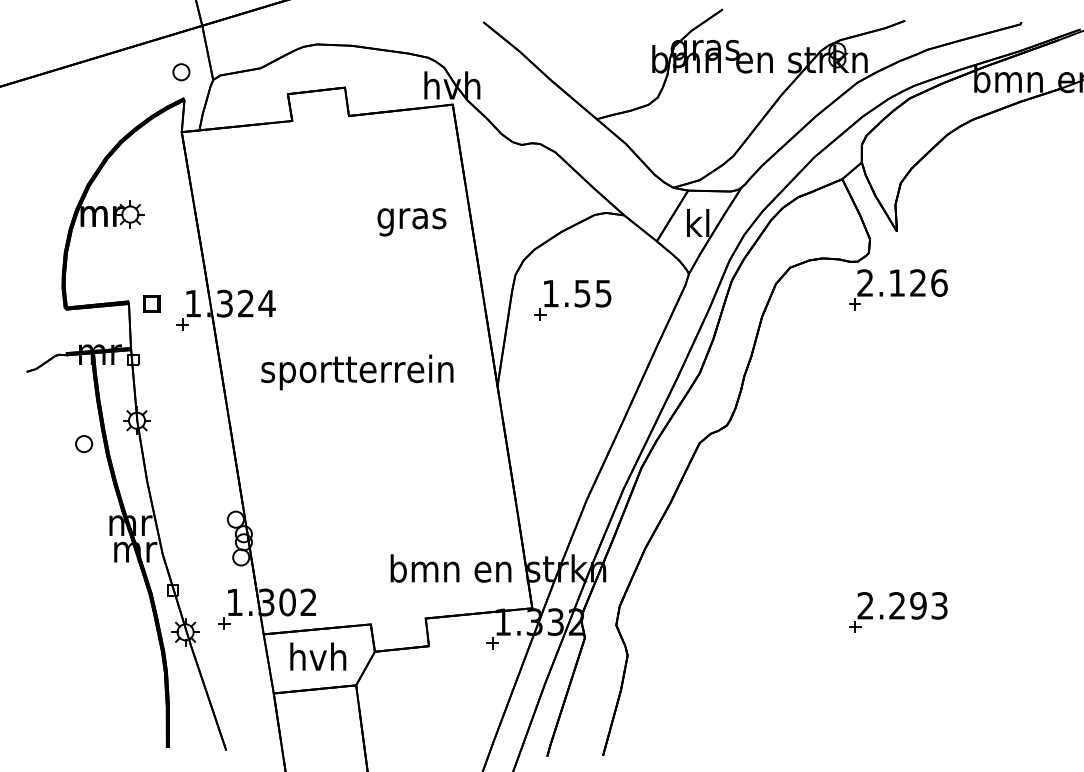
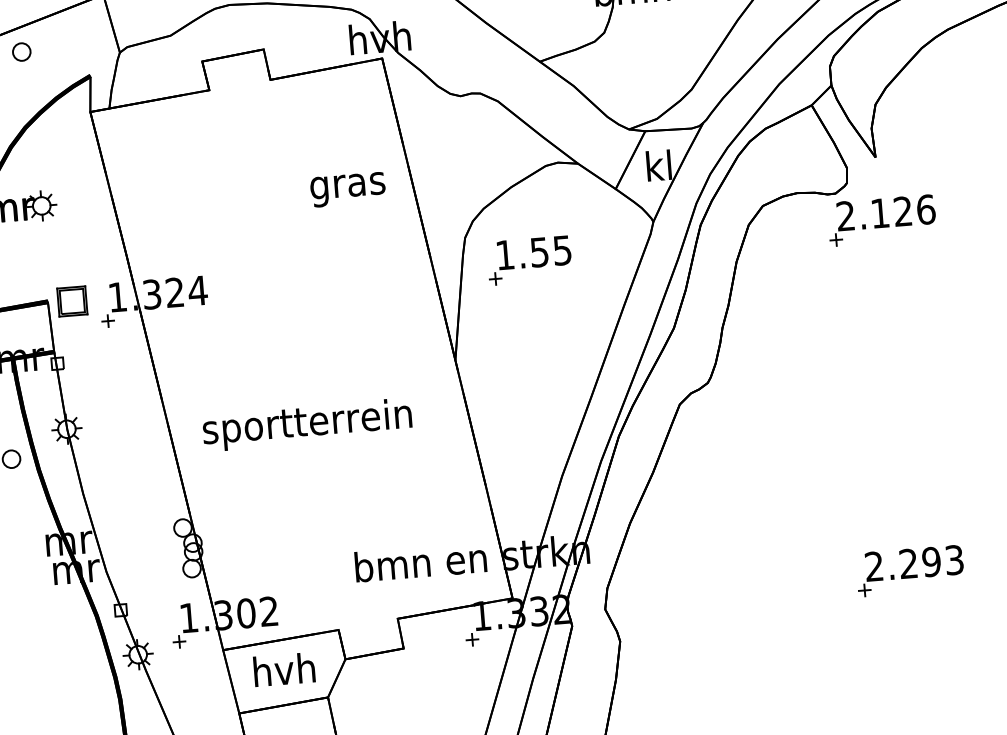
part: (181, 72) -> (21, 52), moved
part: (151, 303) -> (72, 300), size x1.6
text: (357, 372) -> (307, 424), moved

